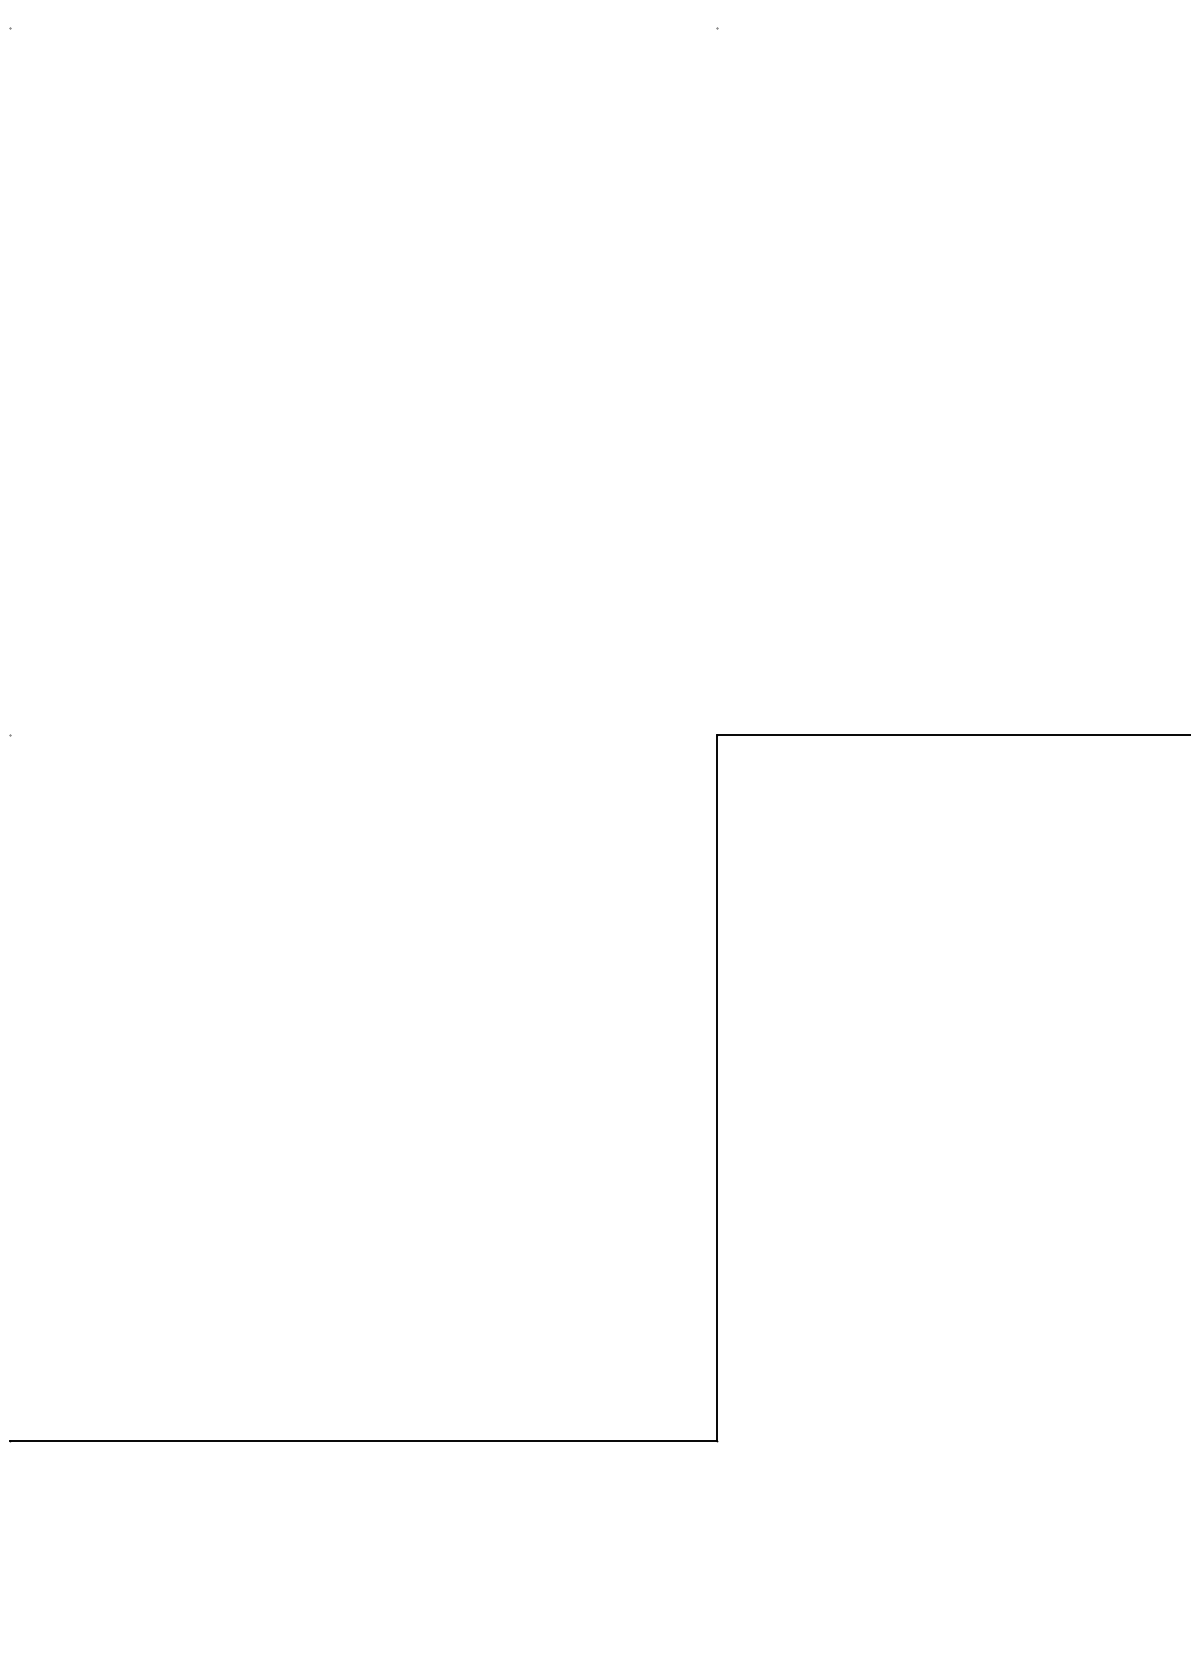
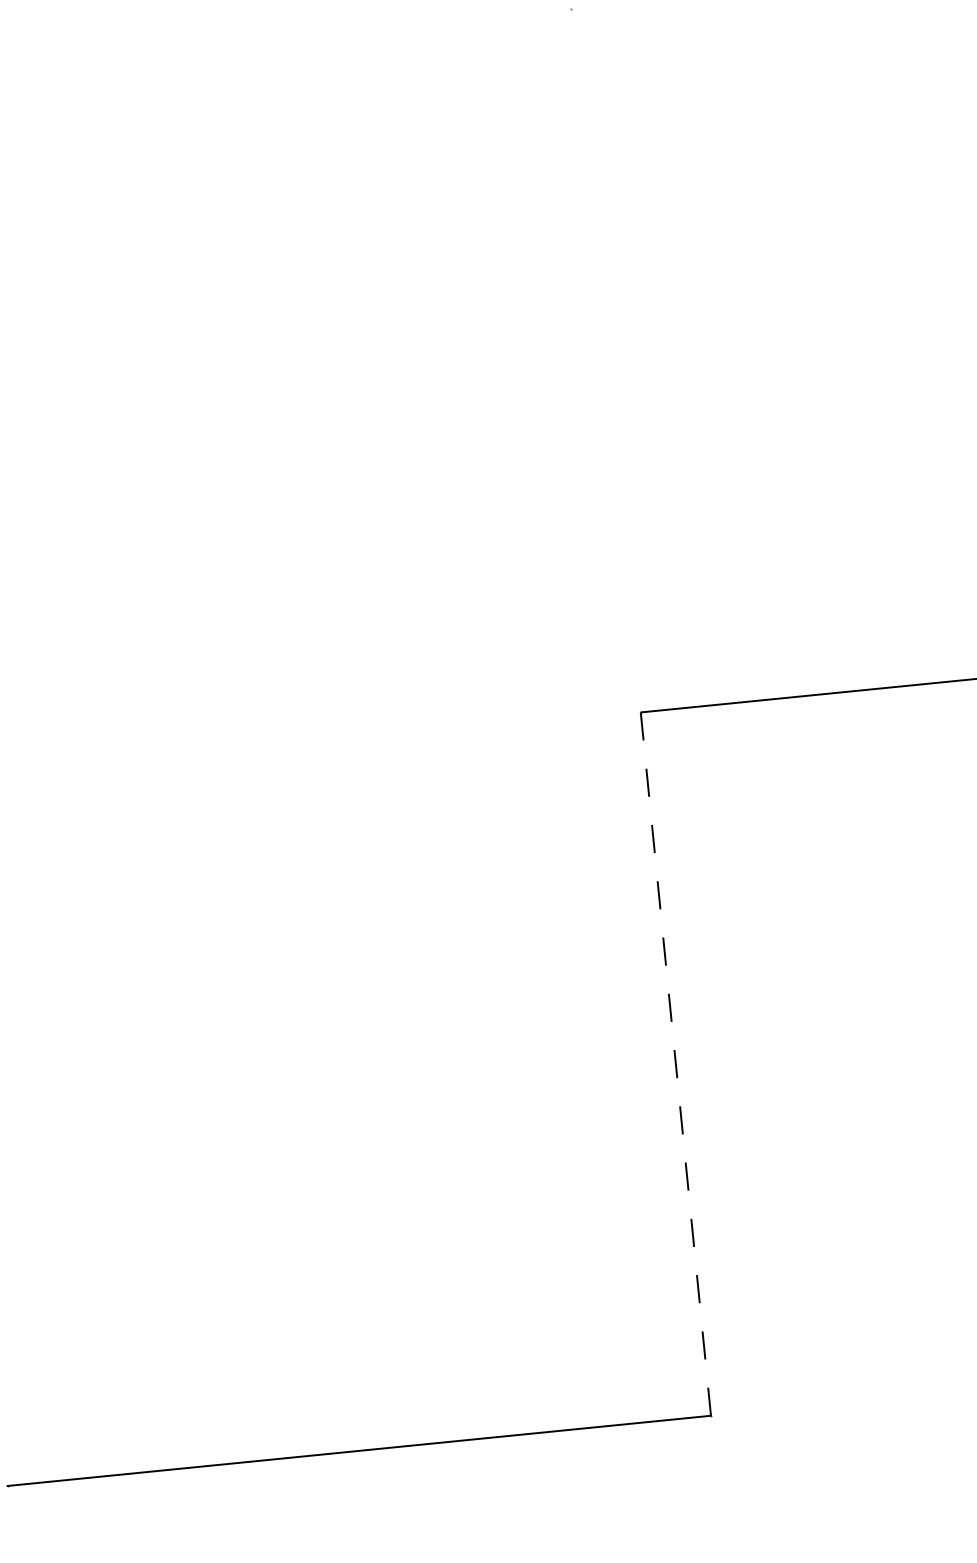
line: (717, 1087) -> (676, 1063), solid -> dashed

